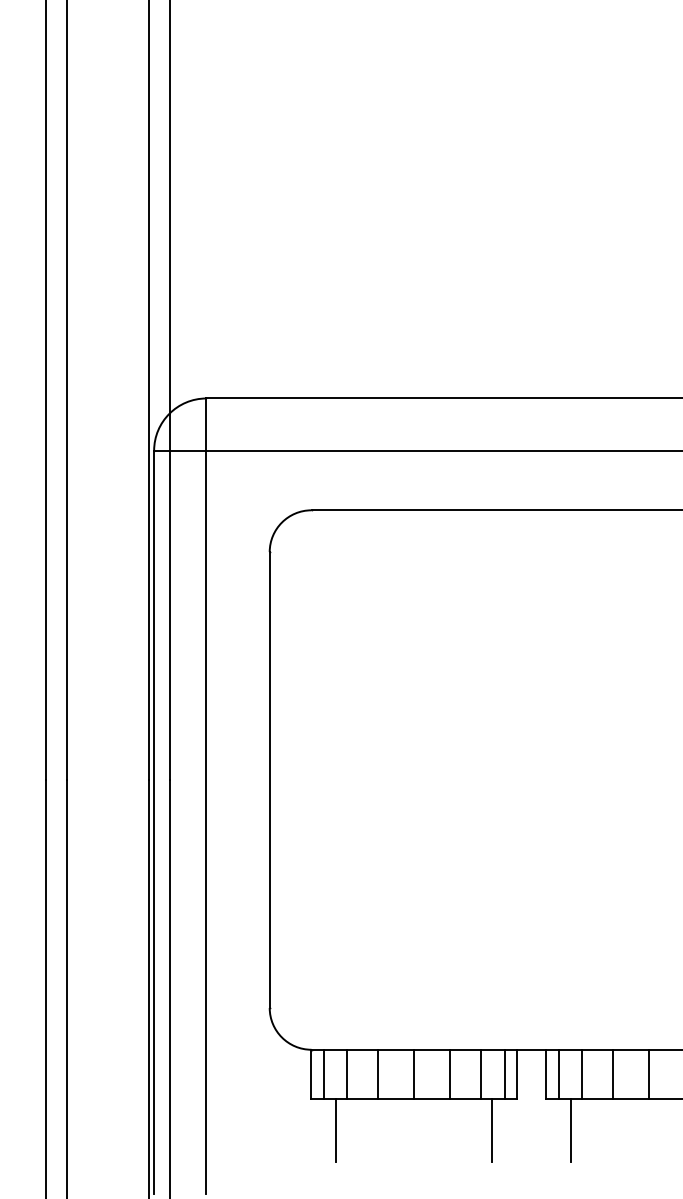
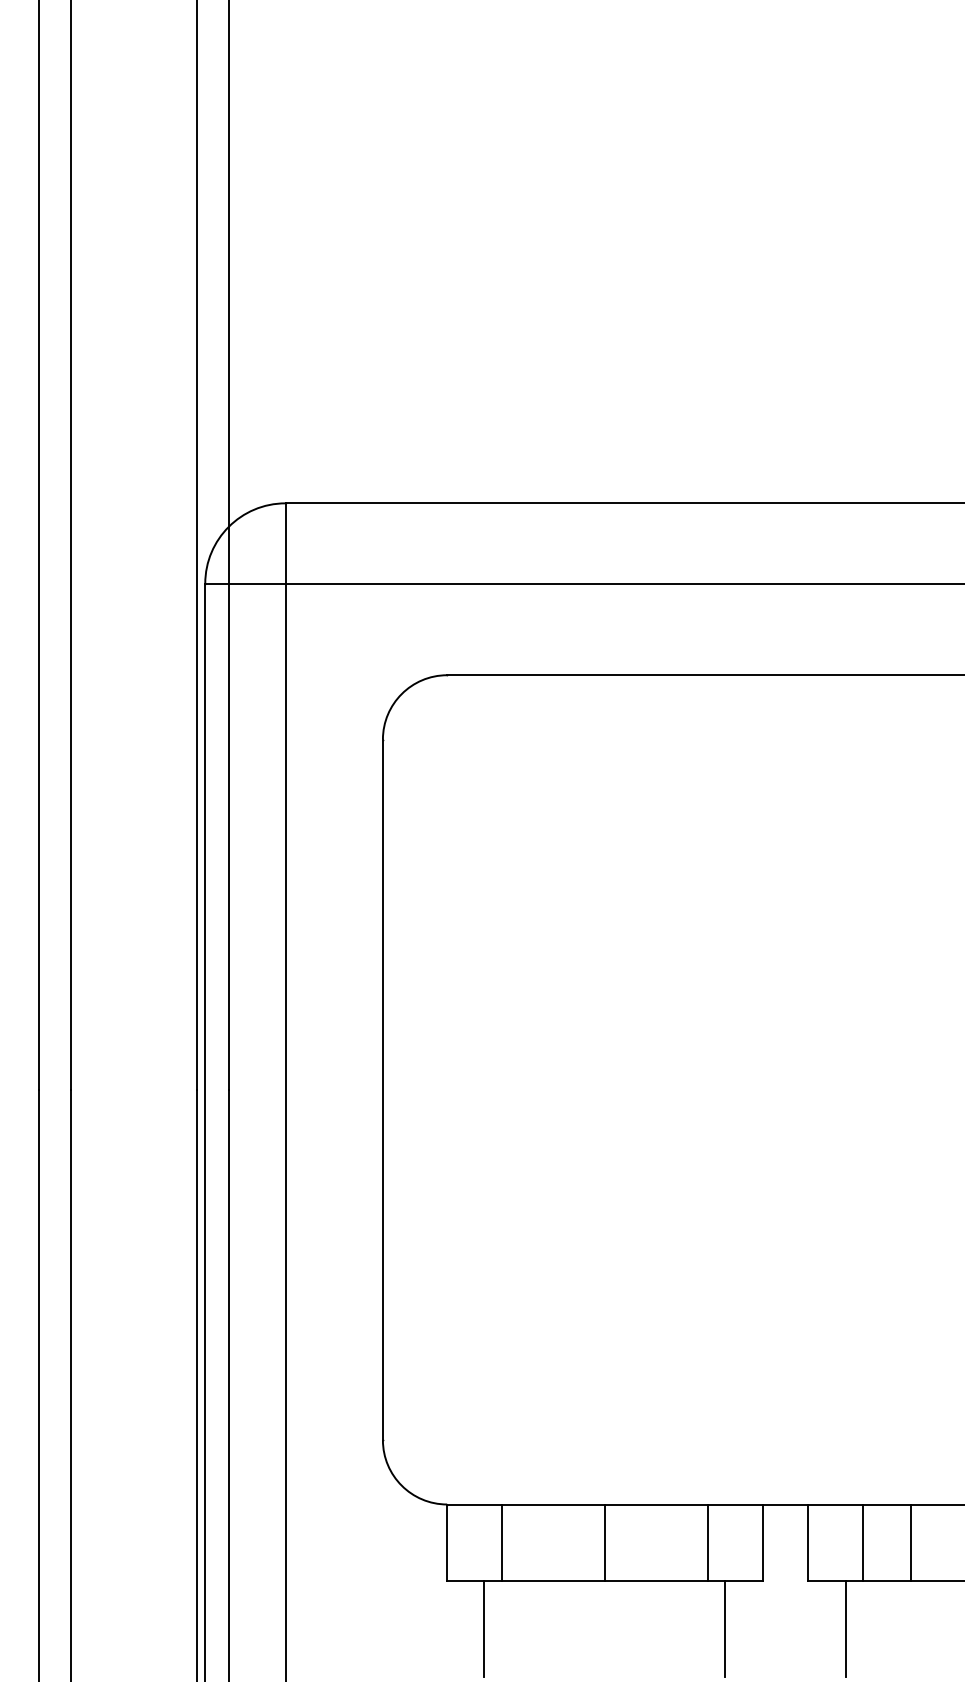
line: (323, 1074) -> (465, 1542), removed
line: (378, 1074) -> (550, 1542), removed
line: (449, 1074) -> (659, 1542), removed
line: (504, 1074) -> (743, 1542), removed
line: (558, 1074) -> (826, 1542), removed

